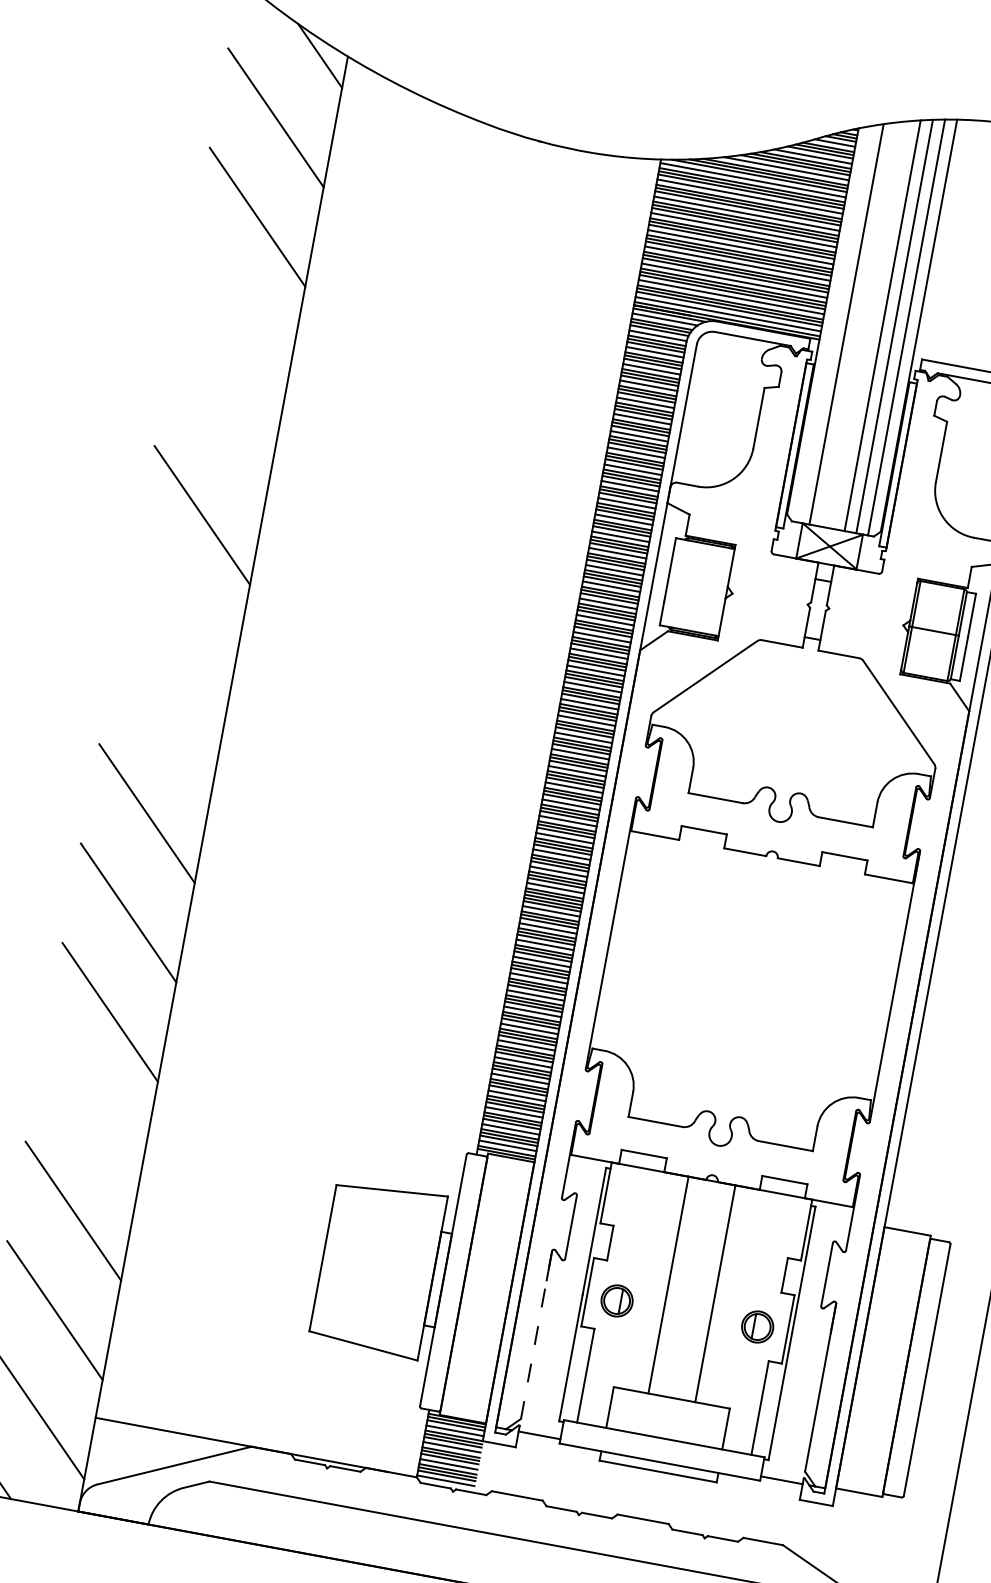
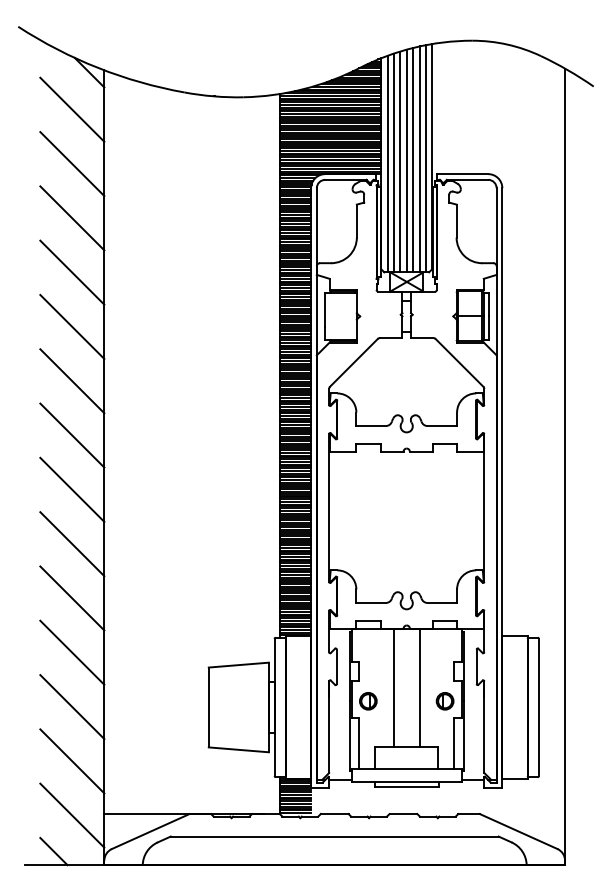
line: (239, 316) -> (72, 218), added
line: (834, 323) -> (387, 163), added
line: (859, 323) -> (400, 161), added
line: (870, 324) -> (406, 160), added
line: (221, 415) -> (72, 272), added
line: (184, 615) -> (72, 381), added
line: (165, 714) -> (72, 435), added
line: (92, 1111) -> (72, 652), added
line: (537, 1335) -> (329, 727), dashed -> solid

